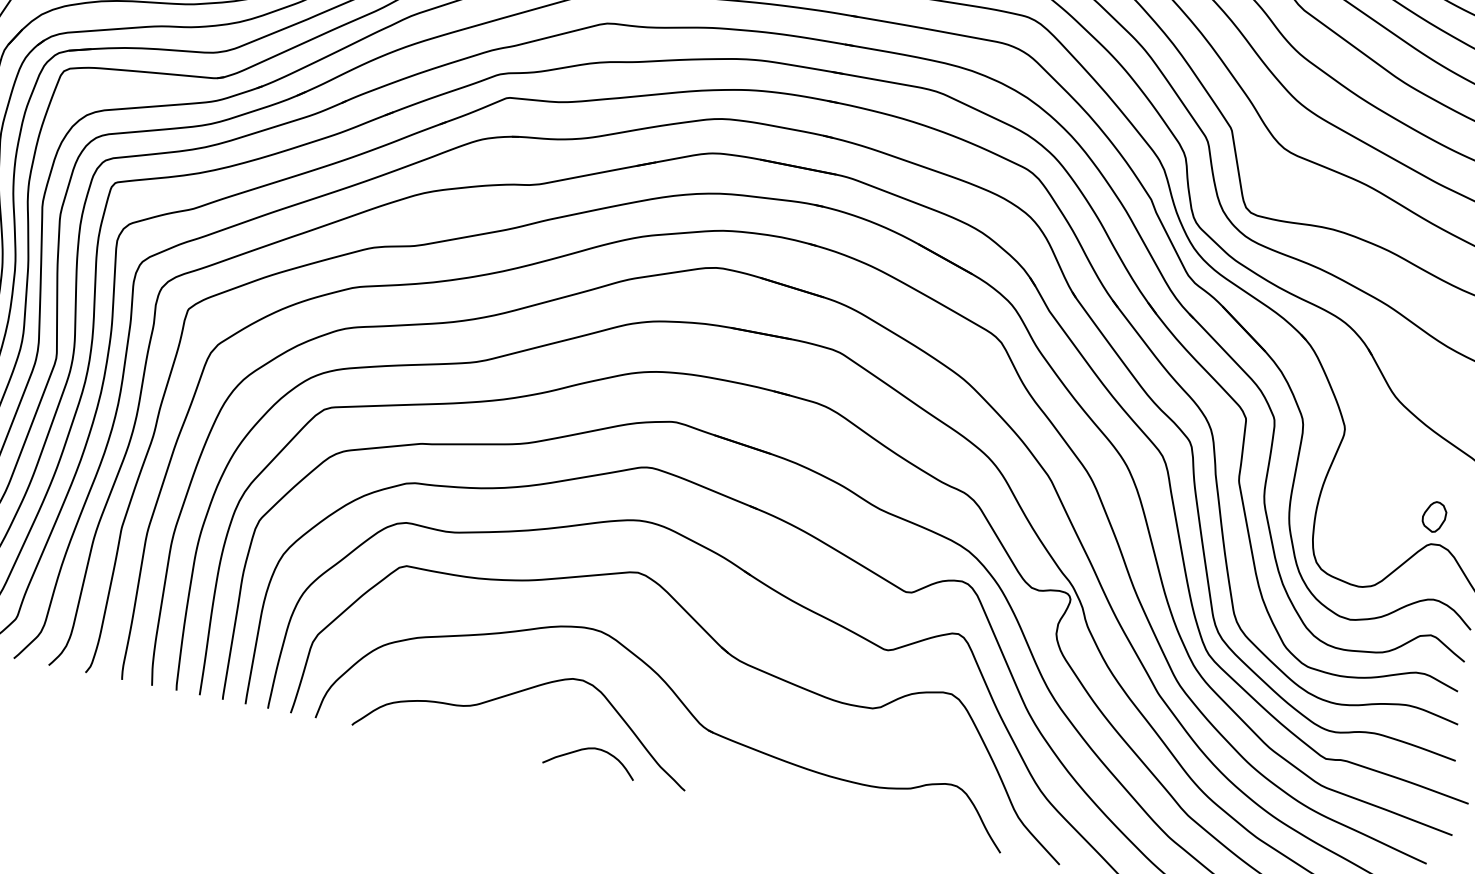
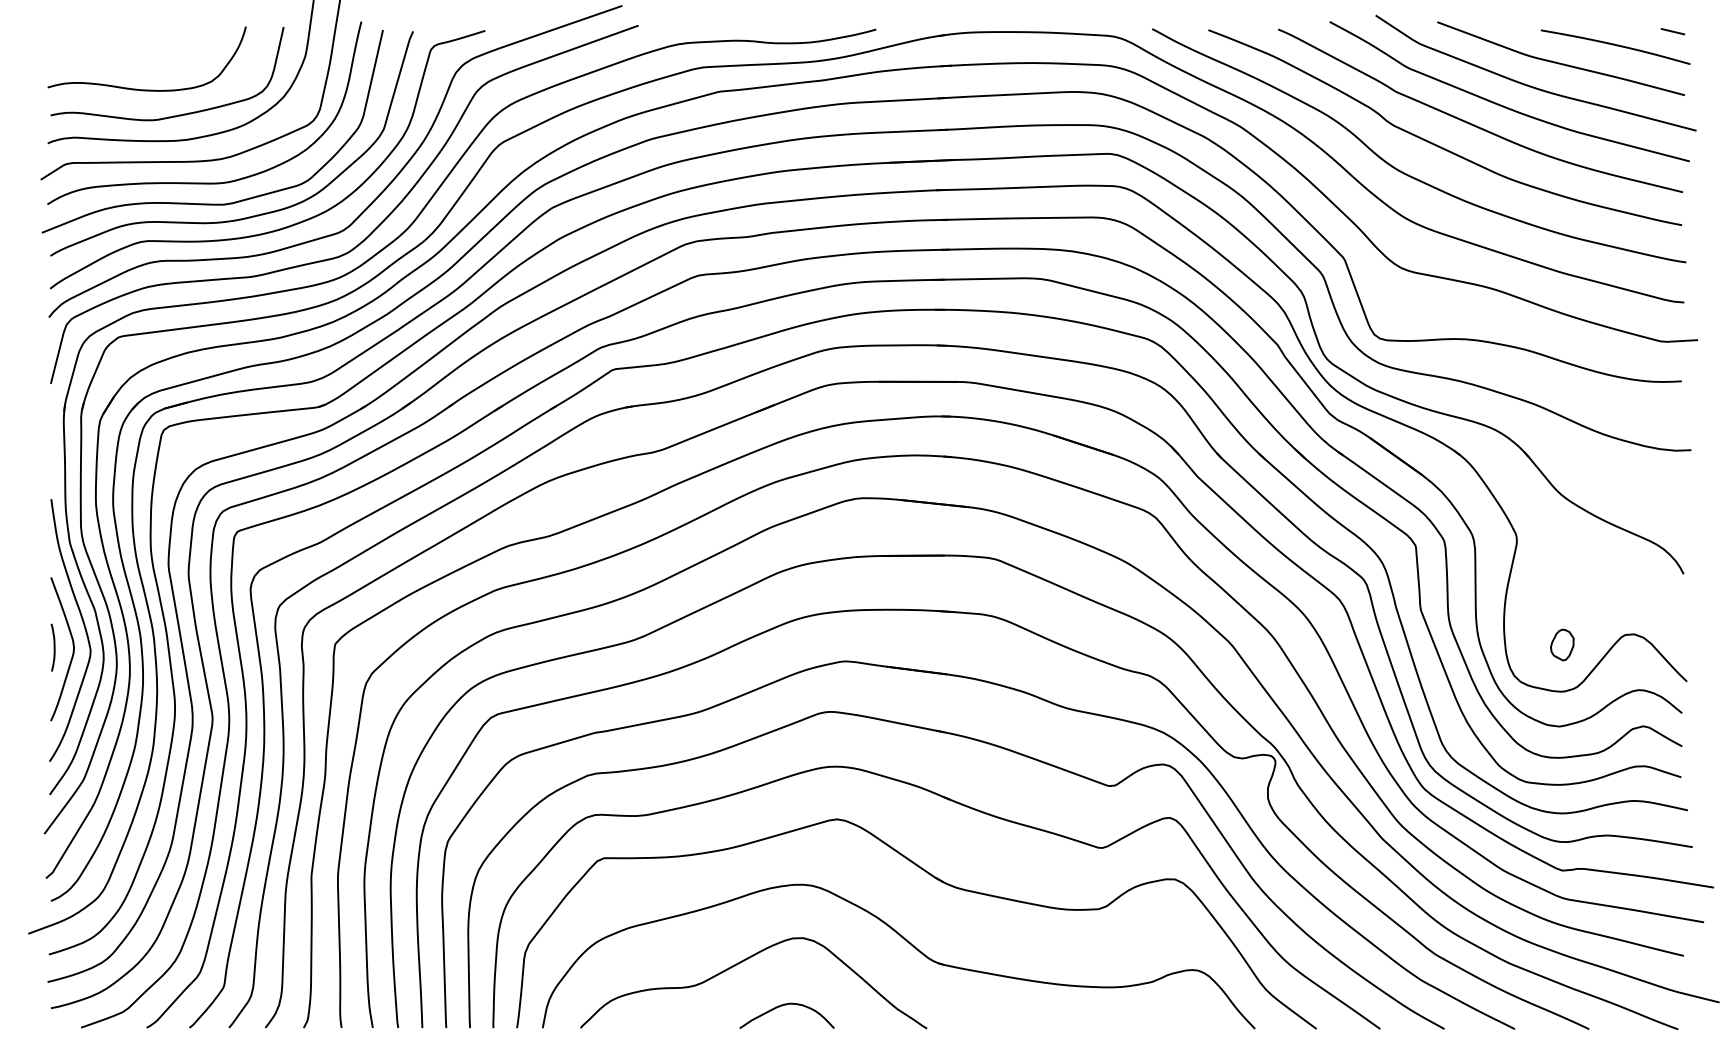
part: (1434, 516) -> (1562, 644), moved
curve: (587, 749) -> (782, 1006), moved

